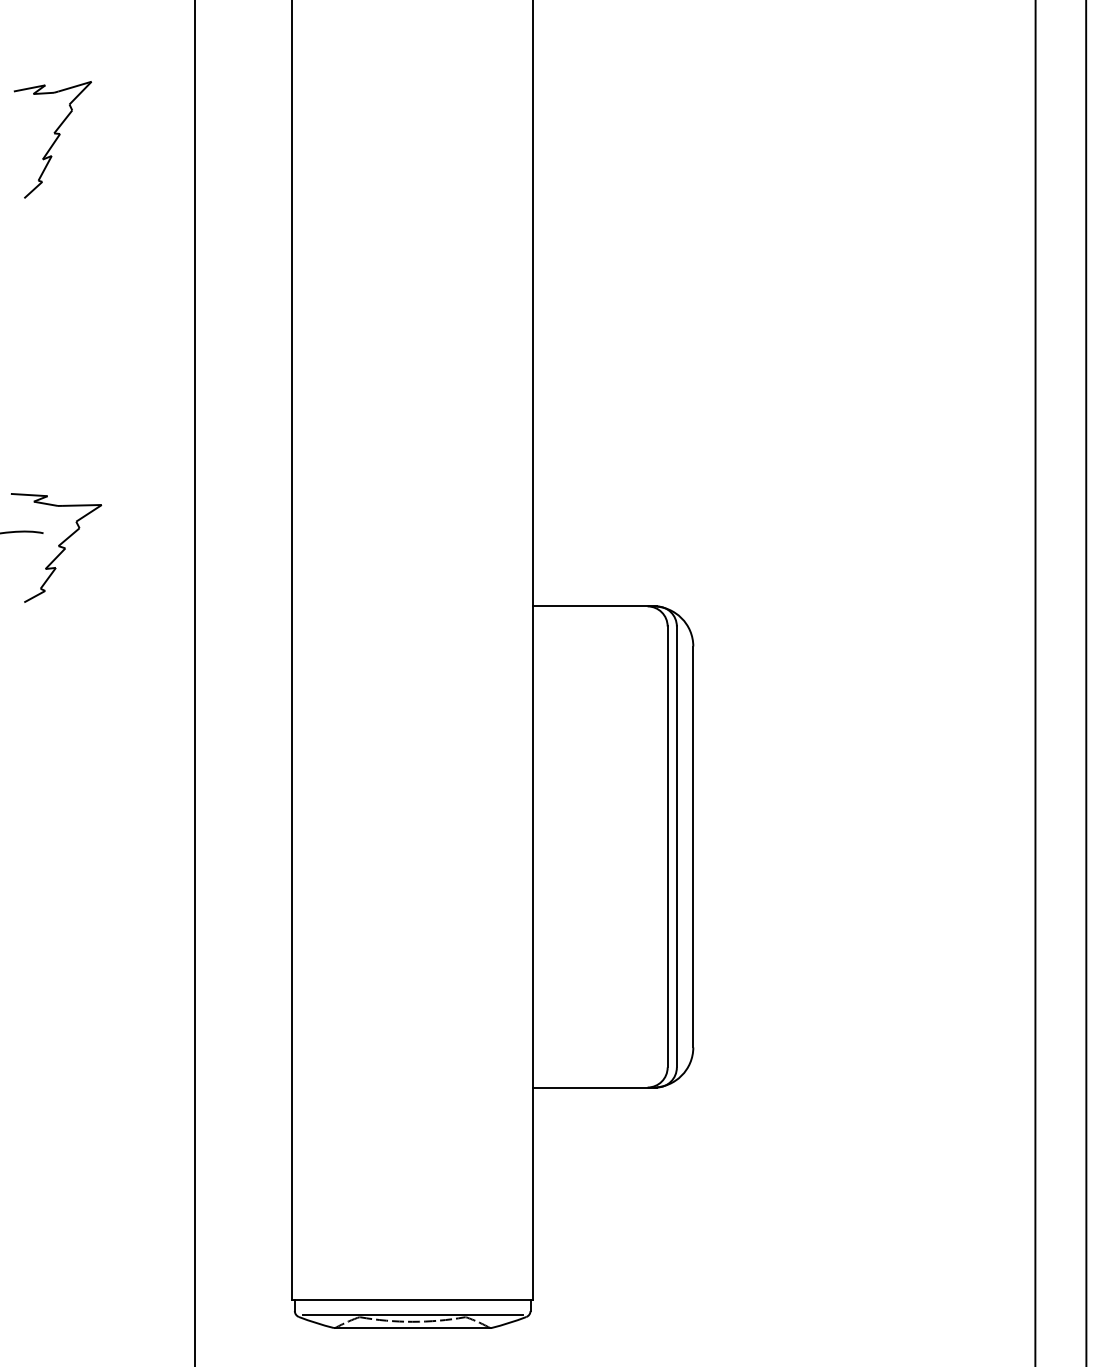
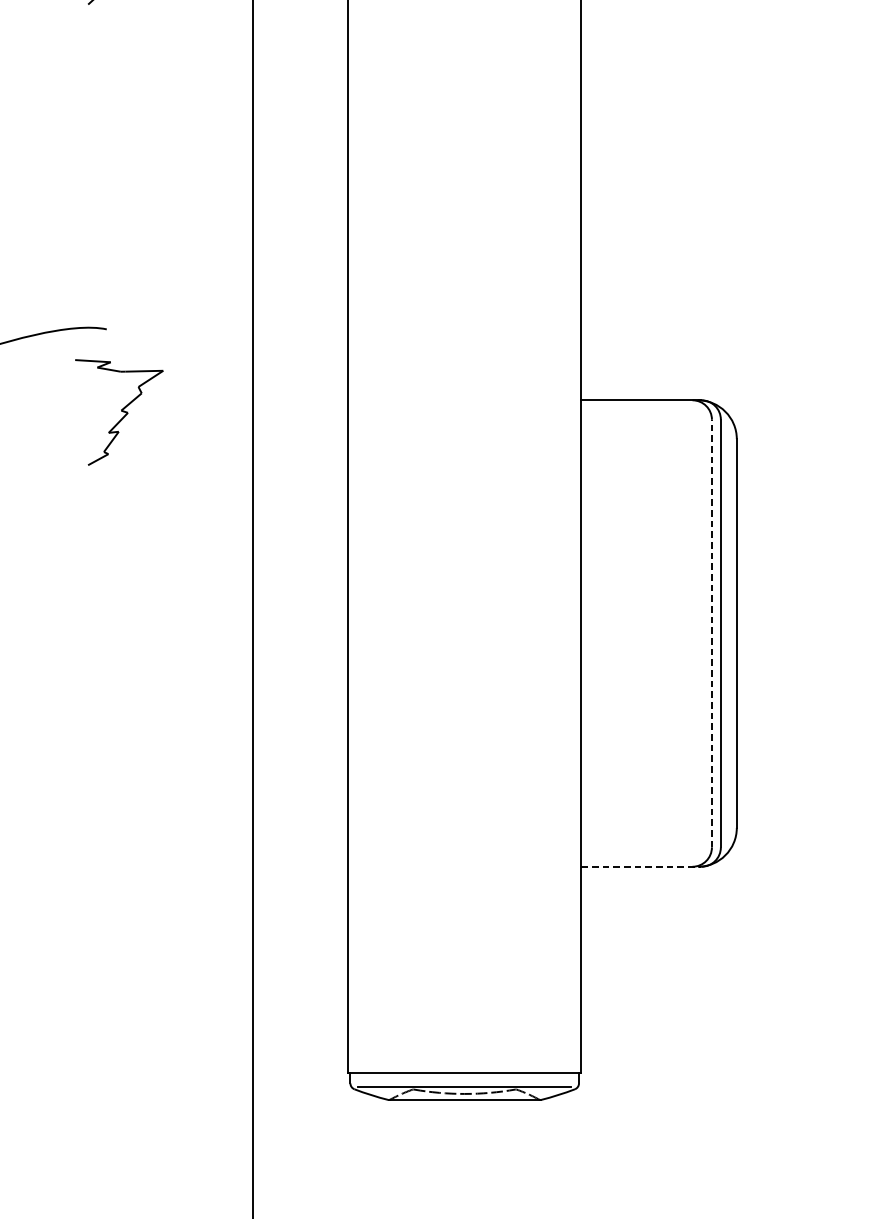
part: (56, 547) -> (119, 412), moved
line: (667, 846) -> (711, 633), solid -> dashed
line: (594, 1087) -> (641, 866), solid -> dashed

